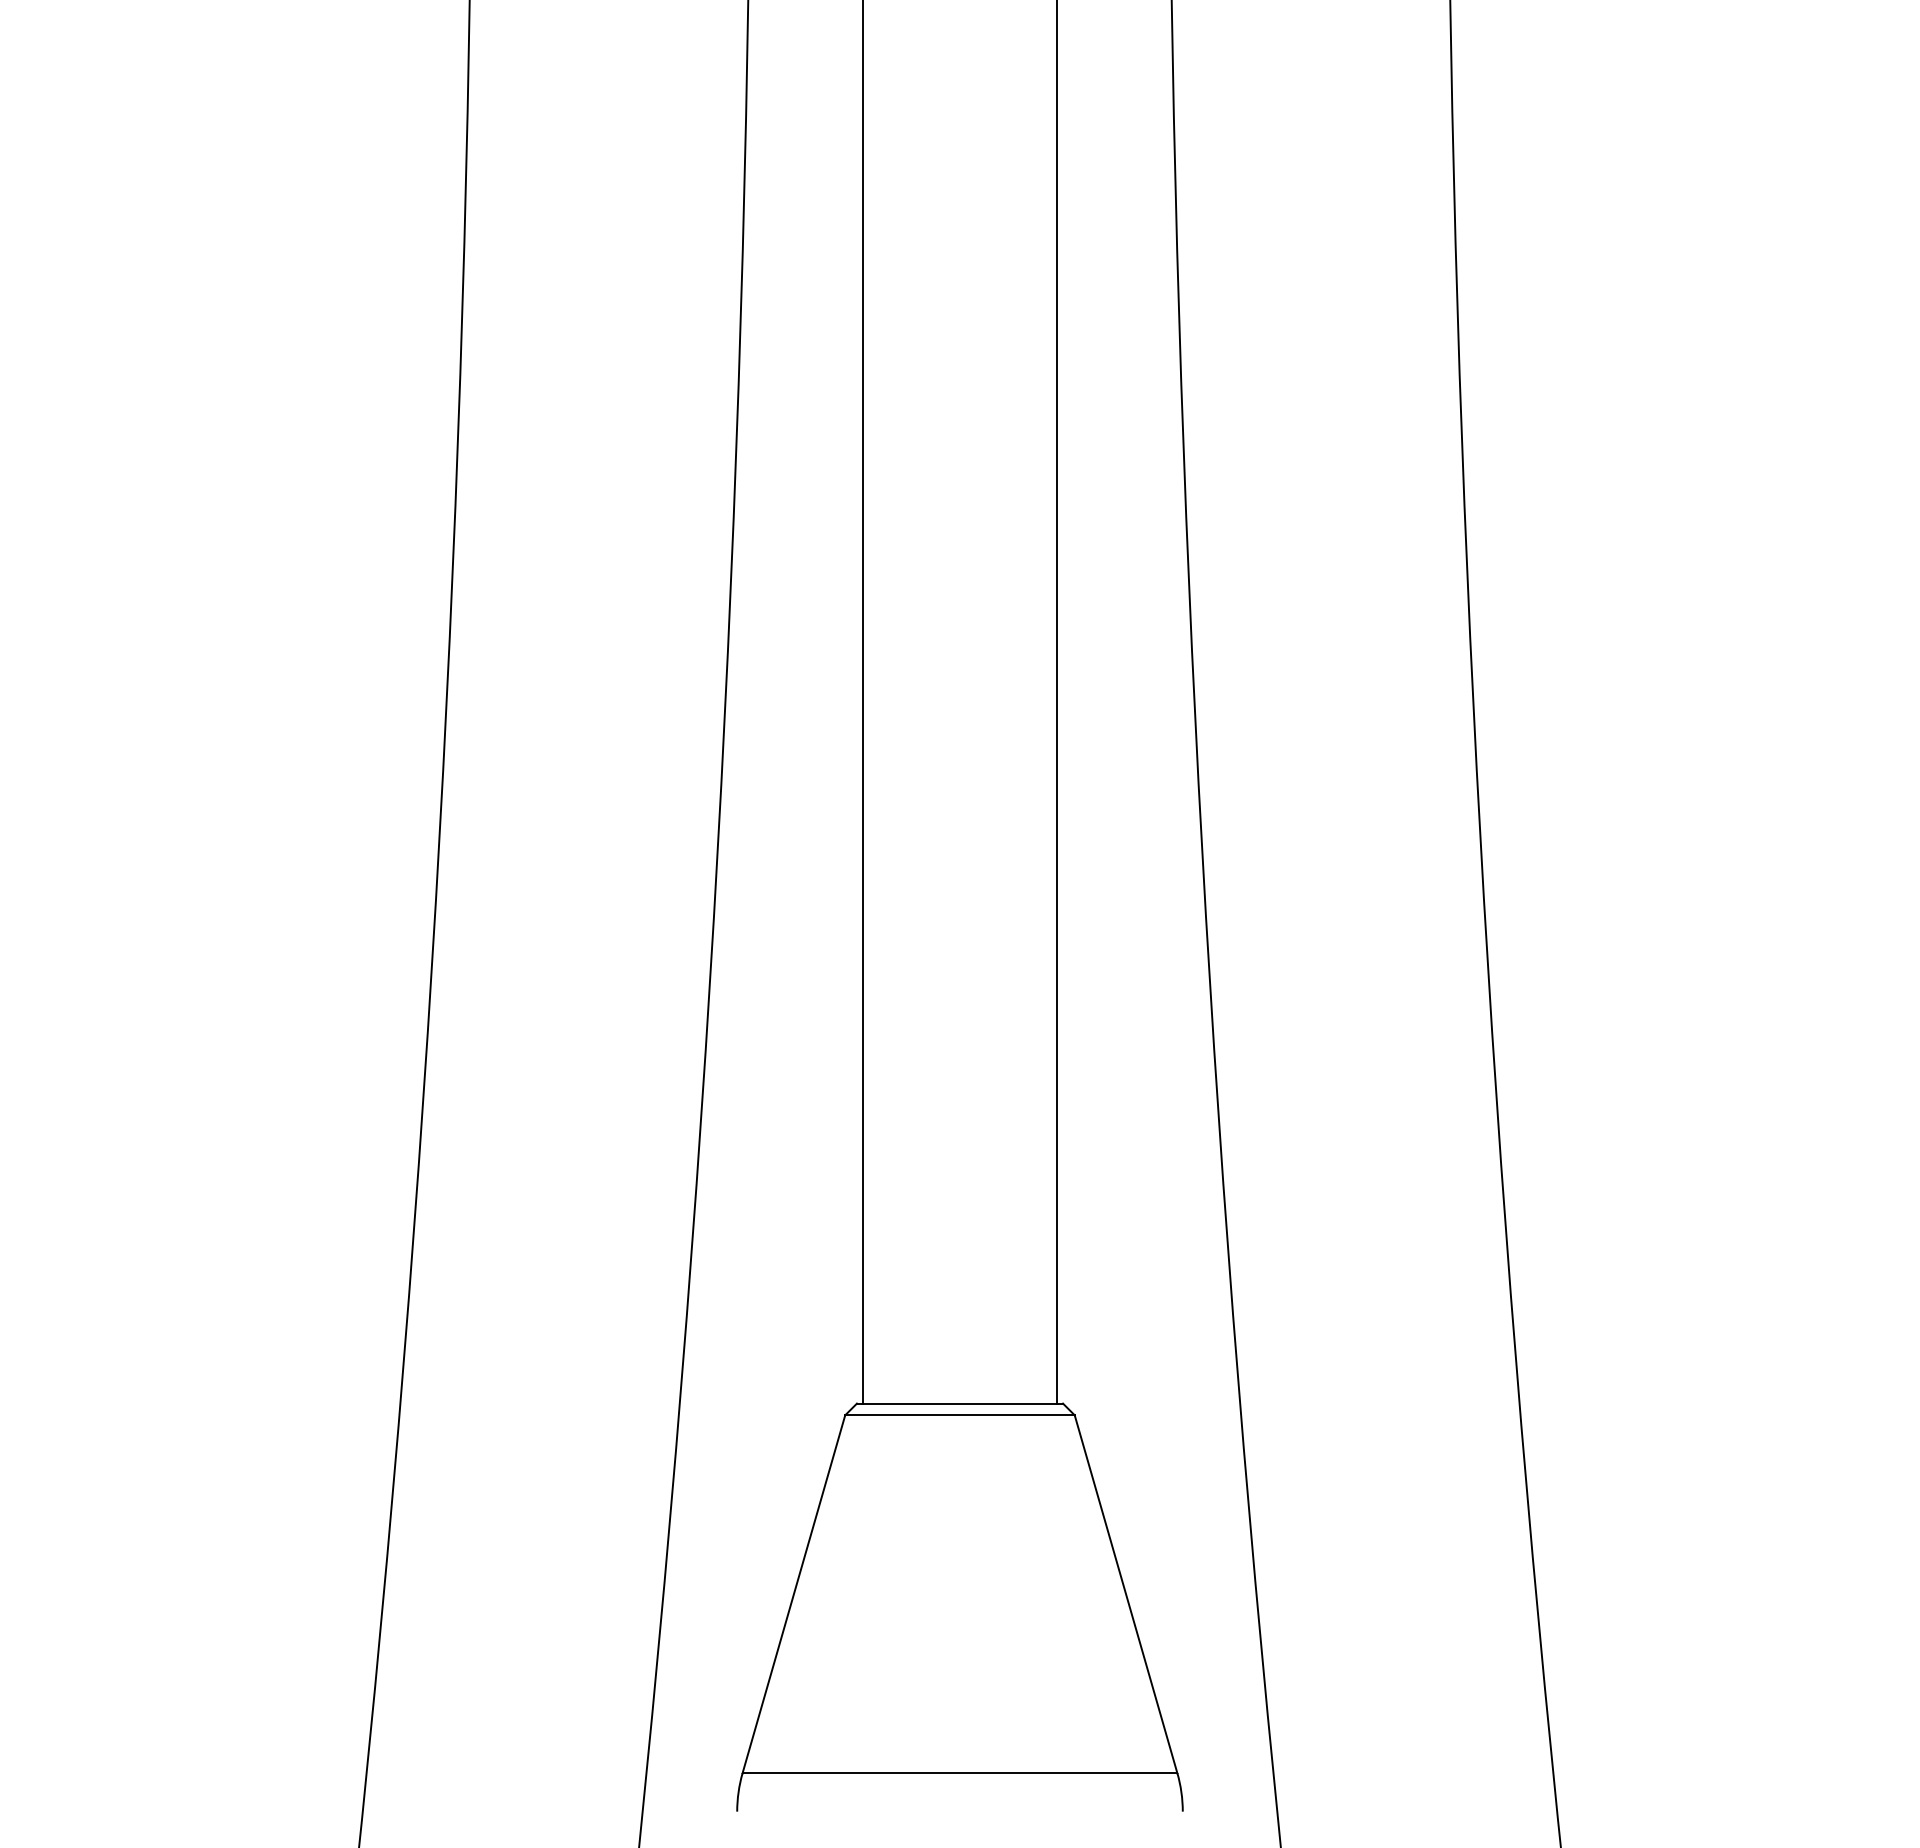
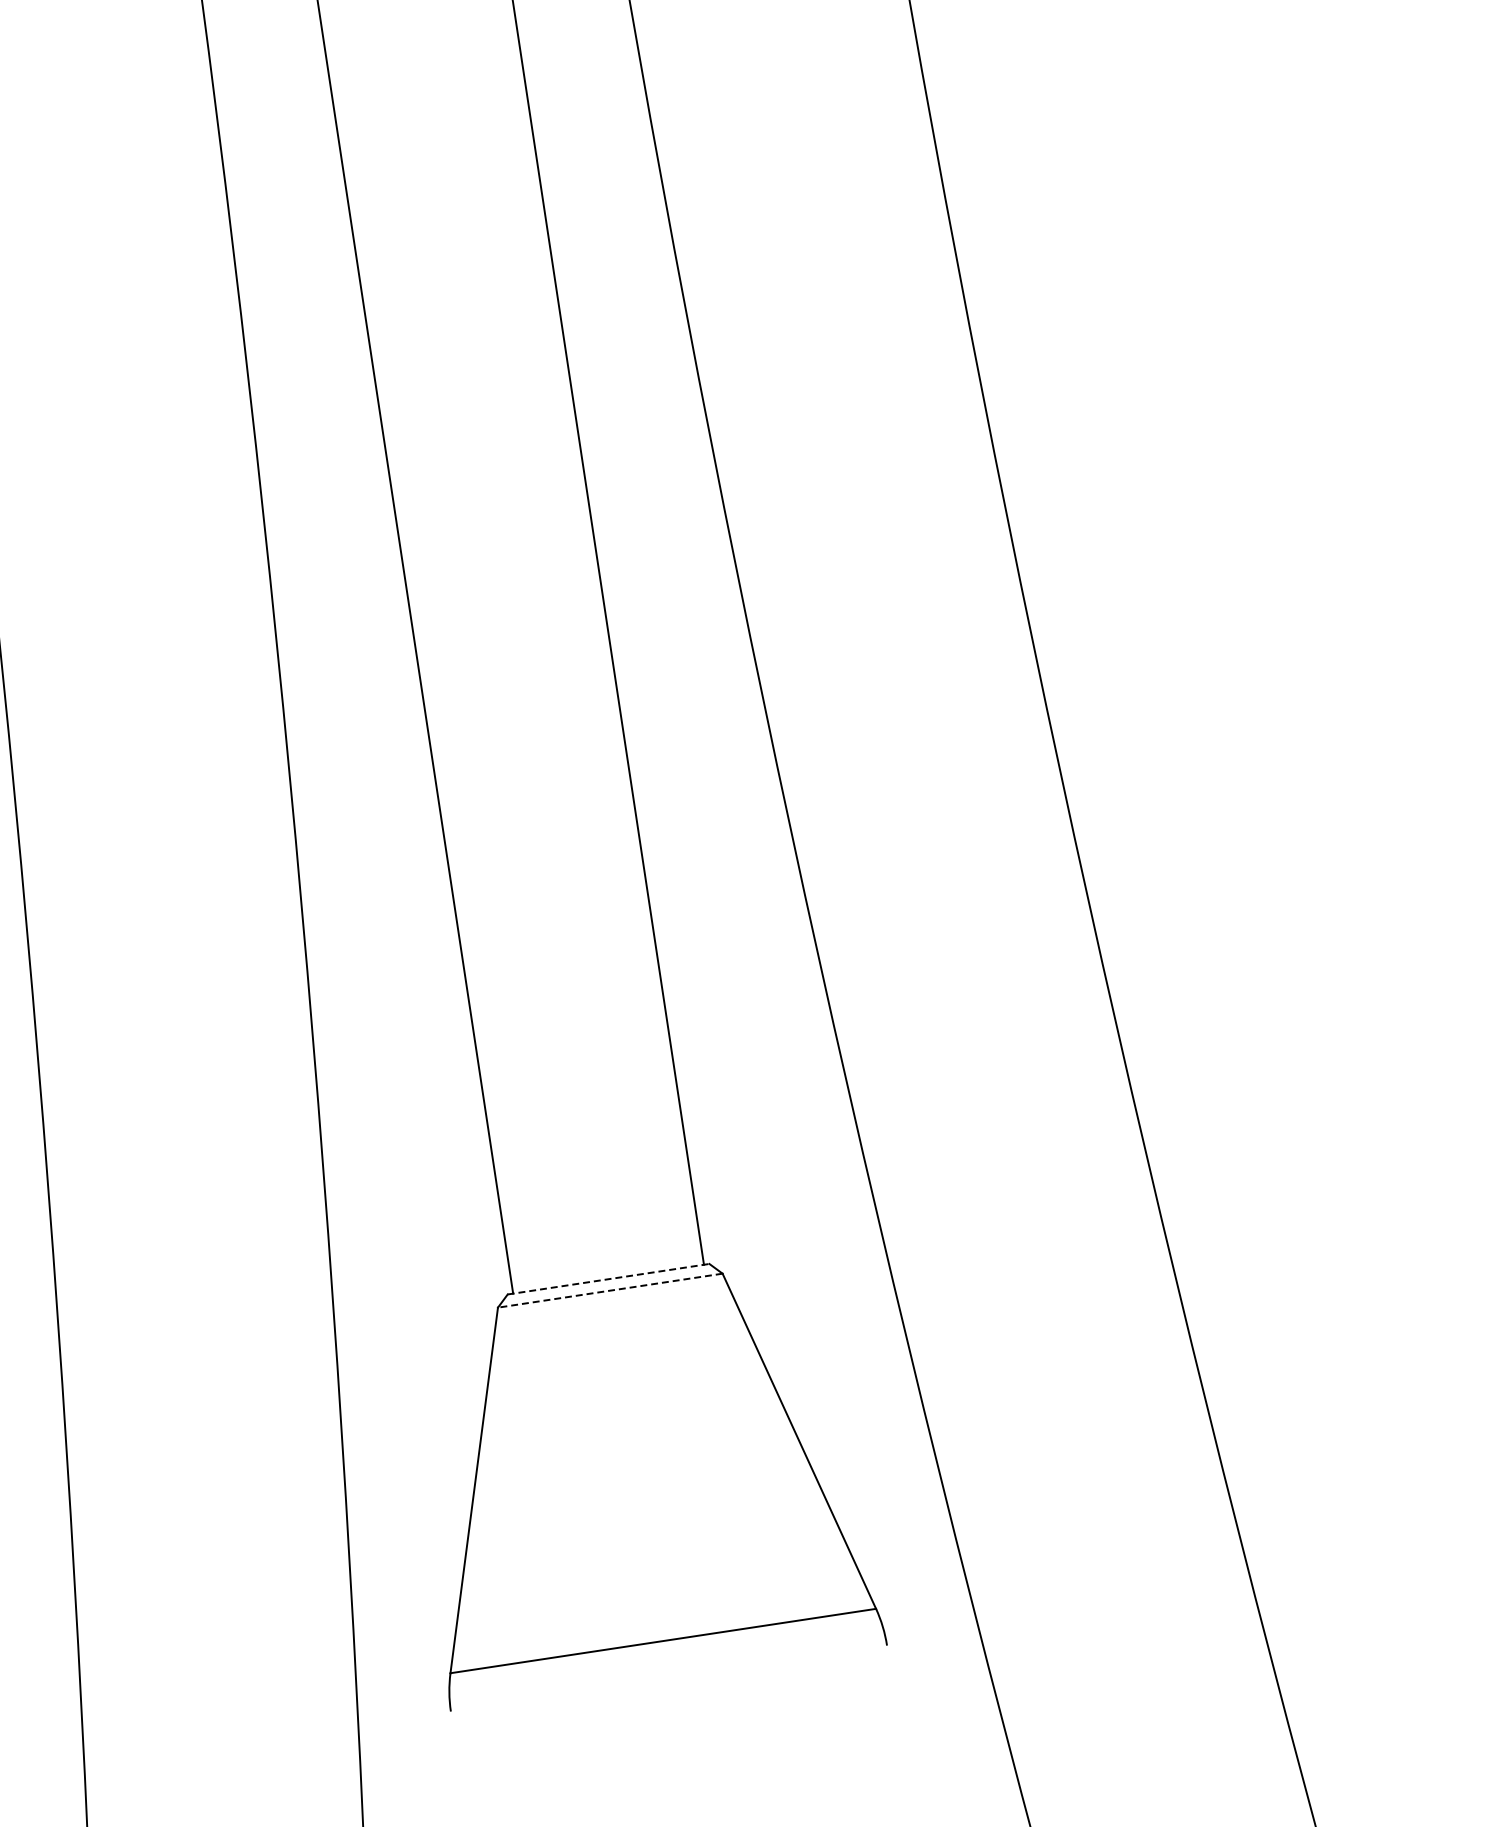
line: (960, 1403) -> (609, 1279), solid -> dashed
line: (959, 1415) -> (609, 1290), solid -> dashed

